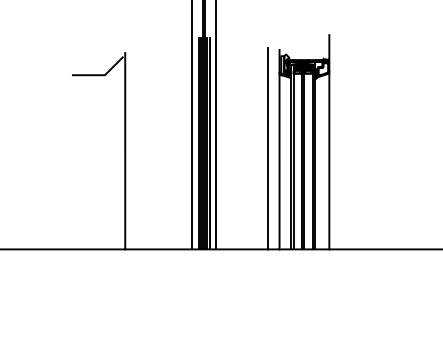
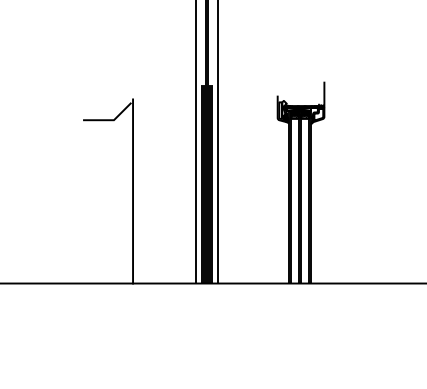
line: (267, 148) -> (266, 188), removed
line: (329, 159) -> (324, 199), removed
line: (279, 160) -> (277, 200), removed

